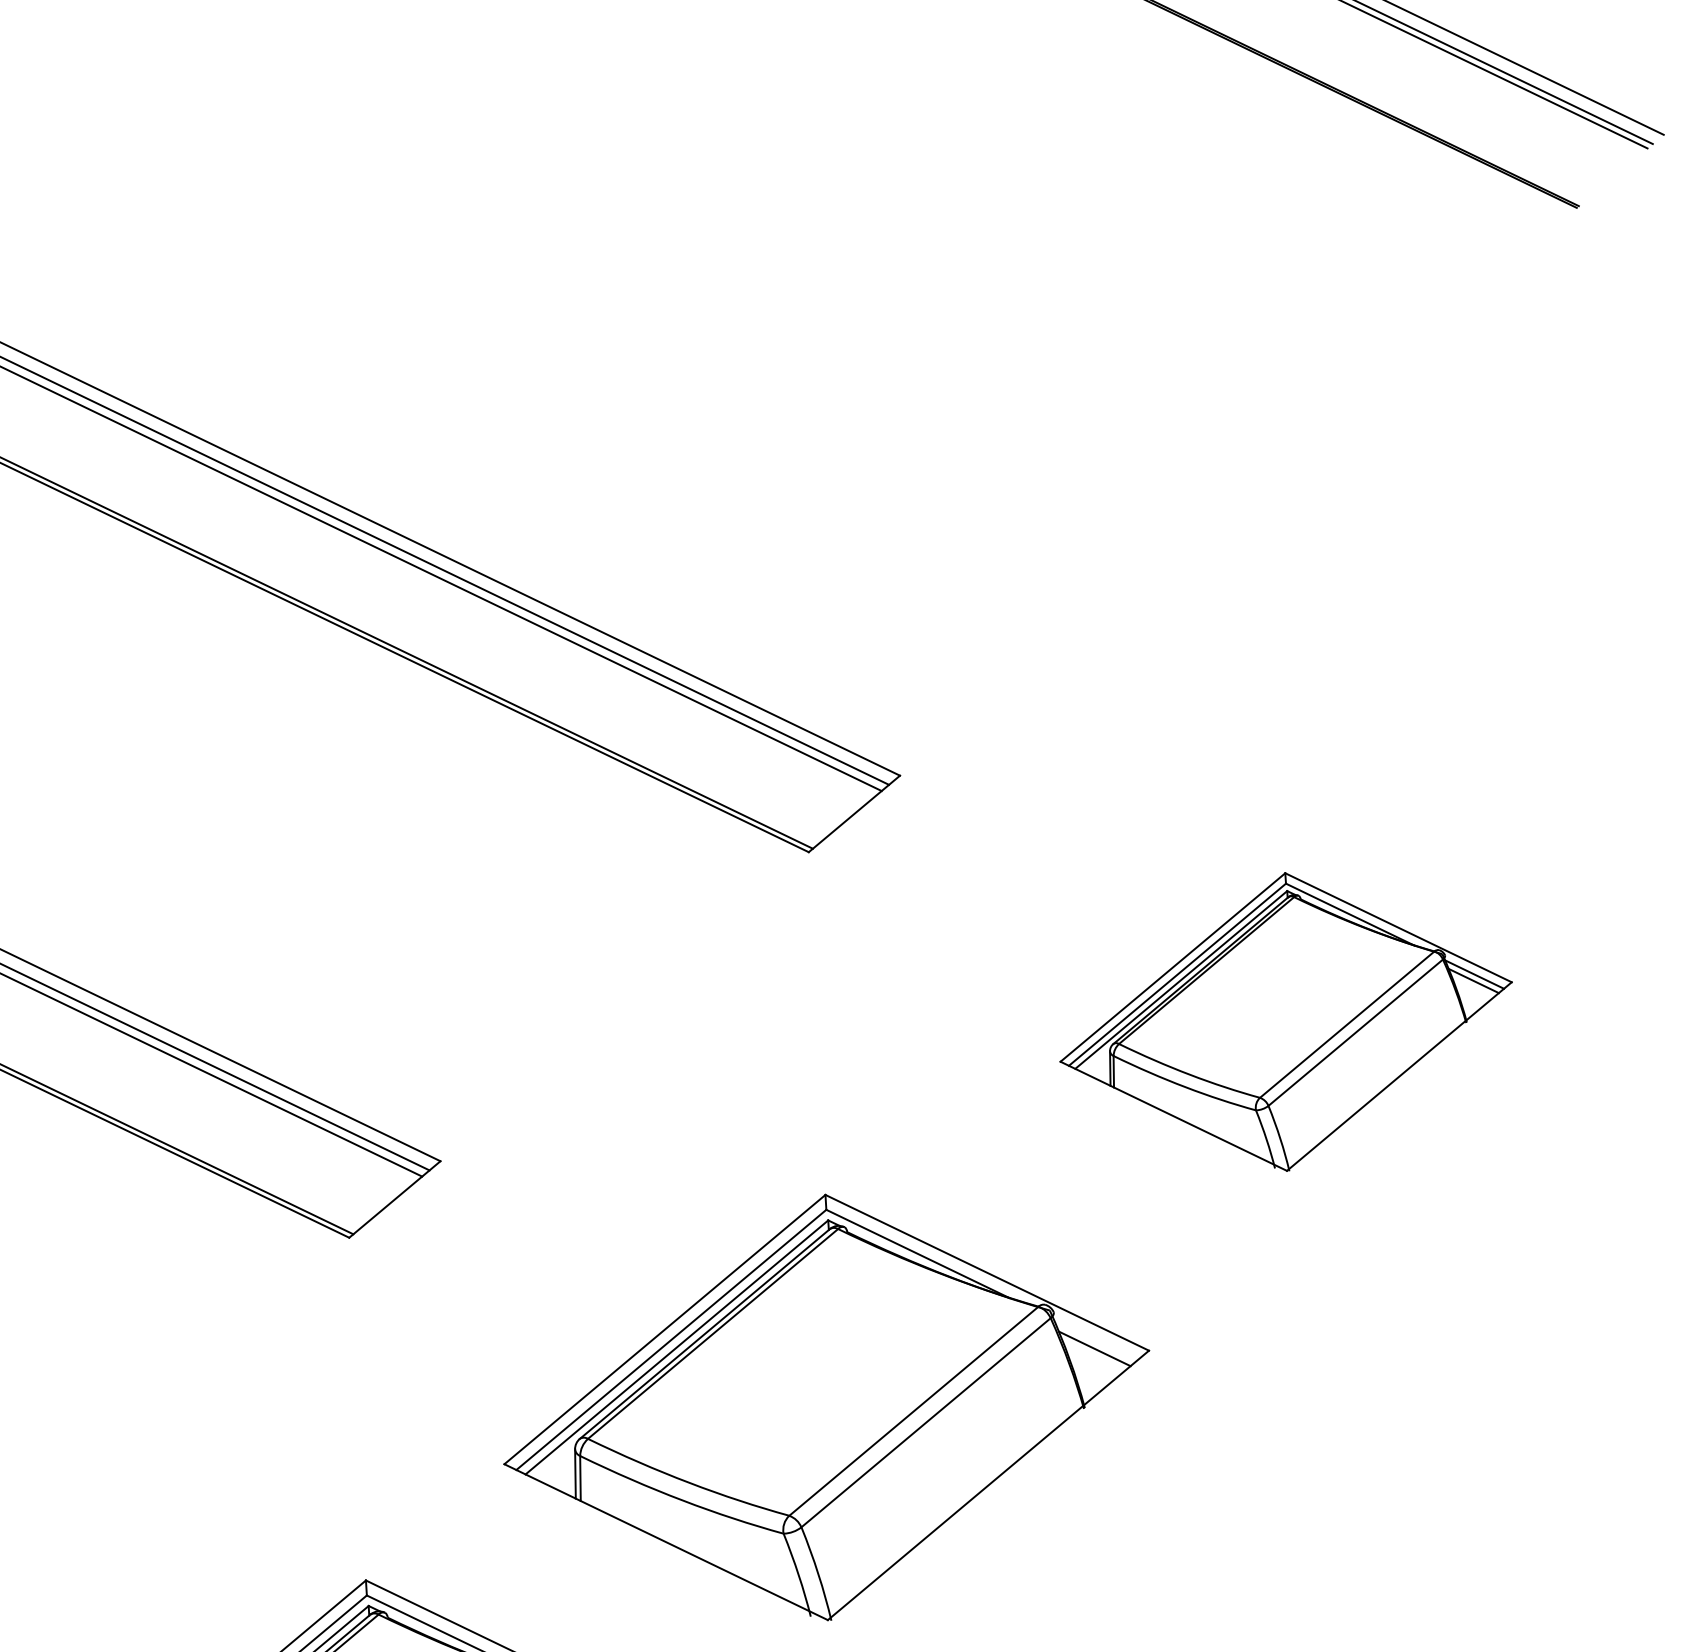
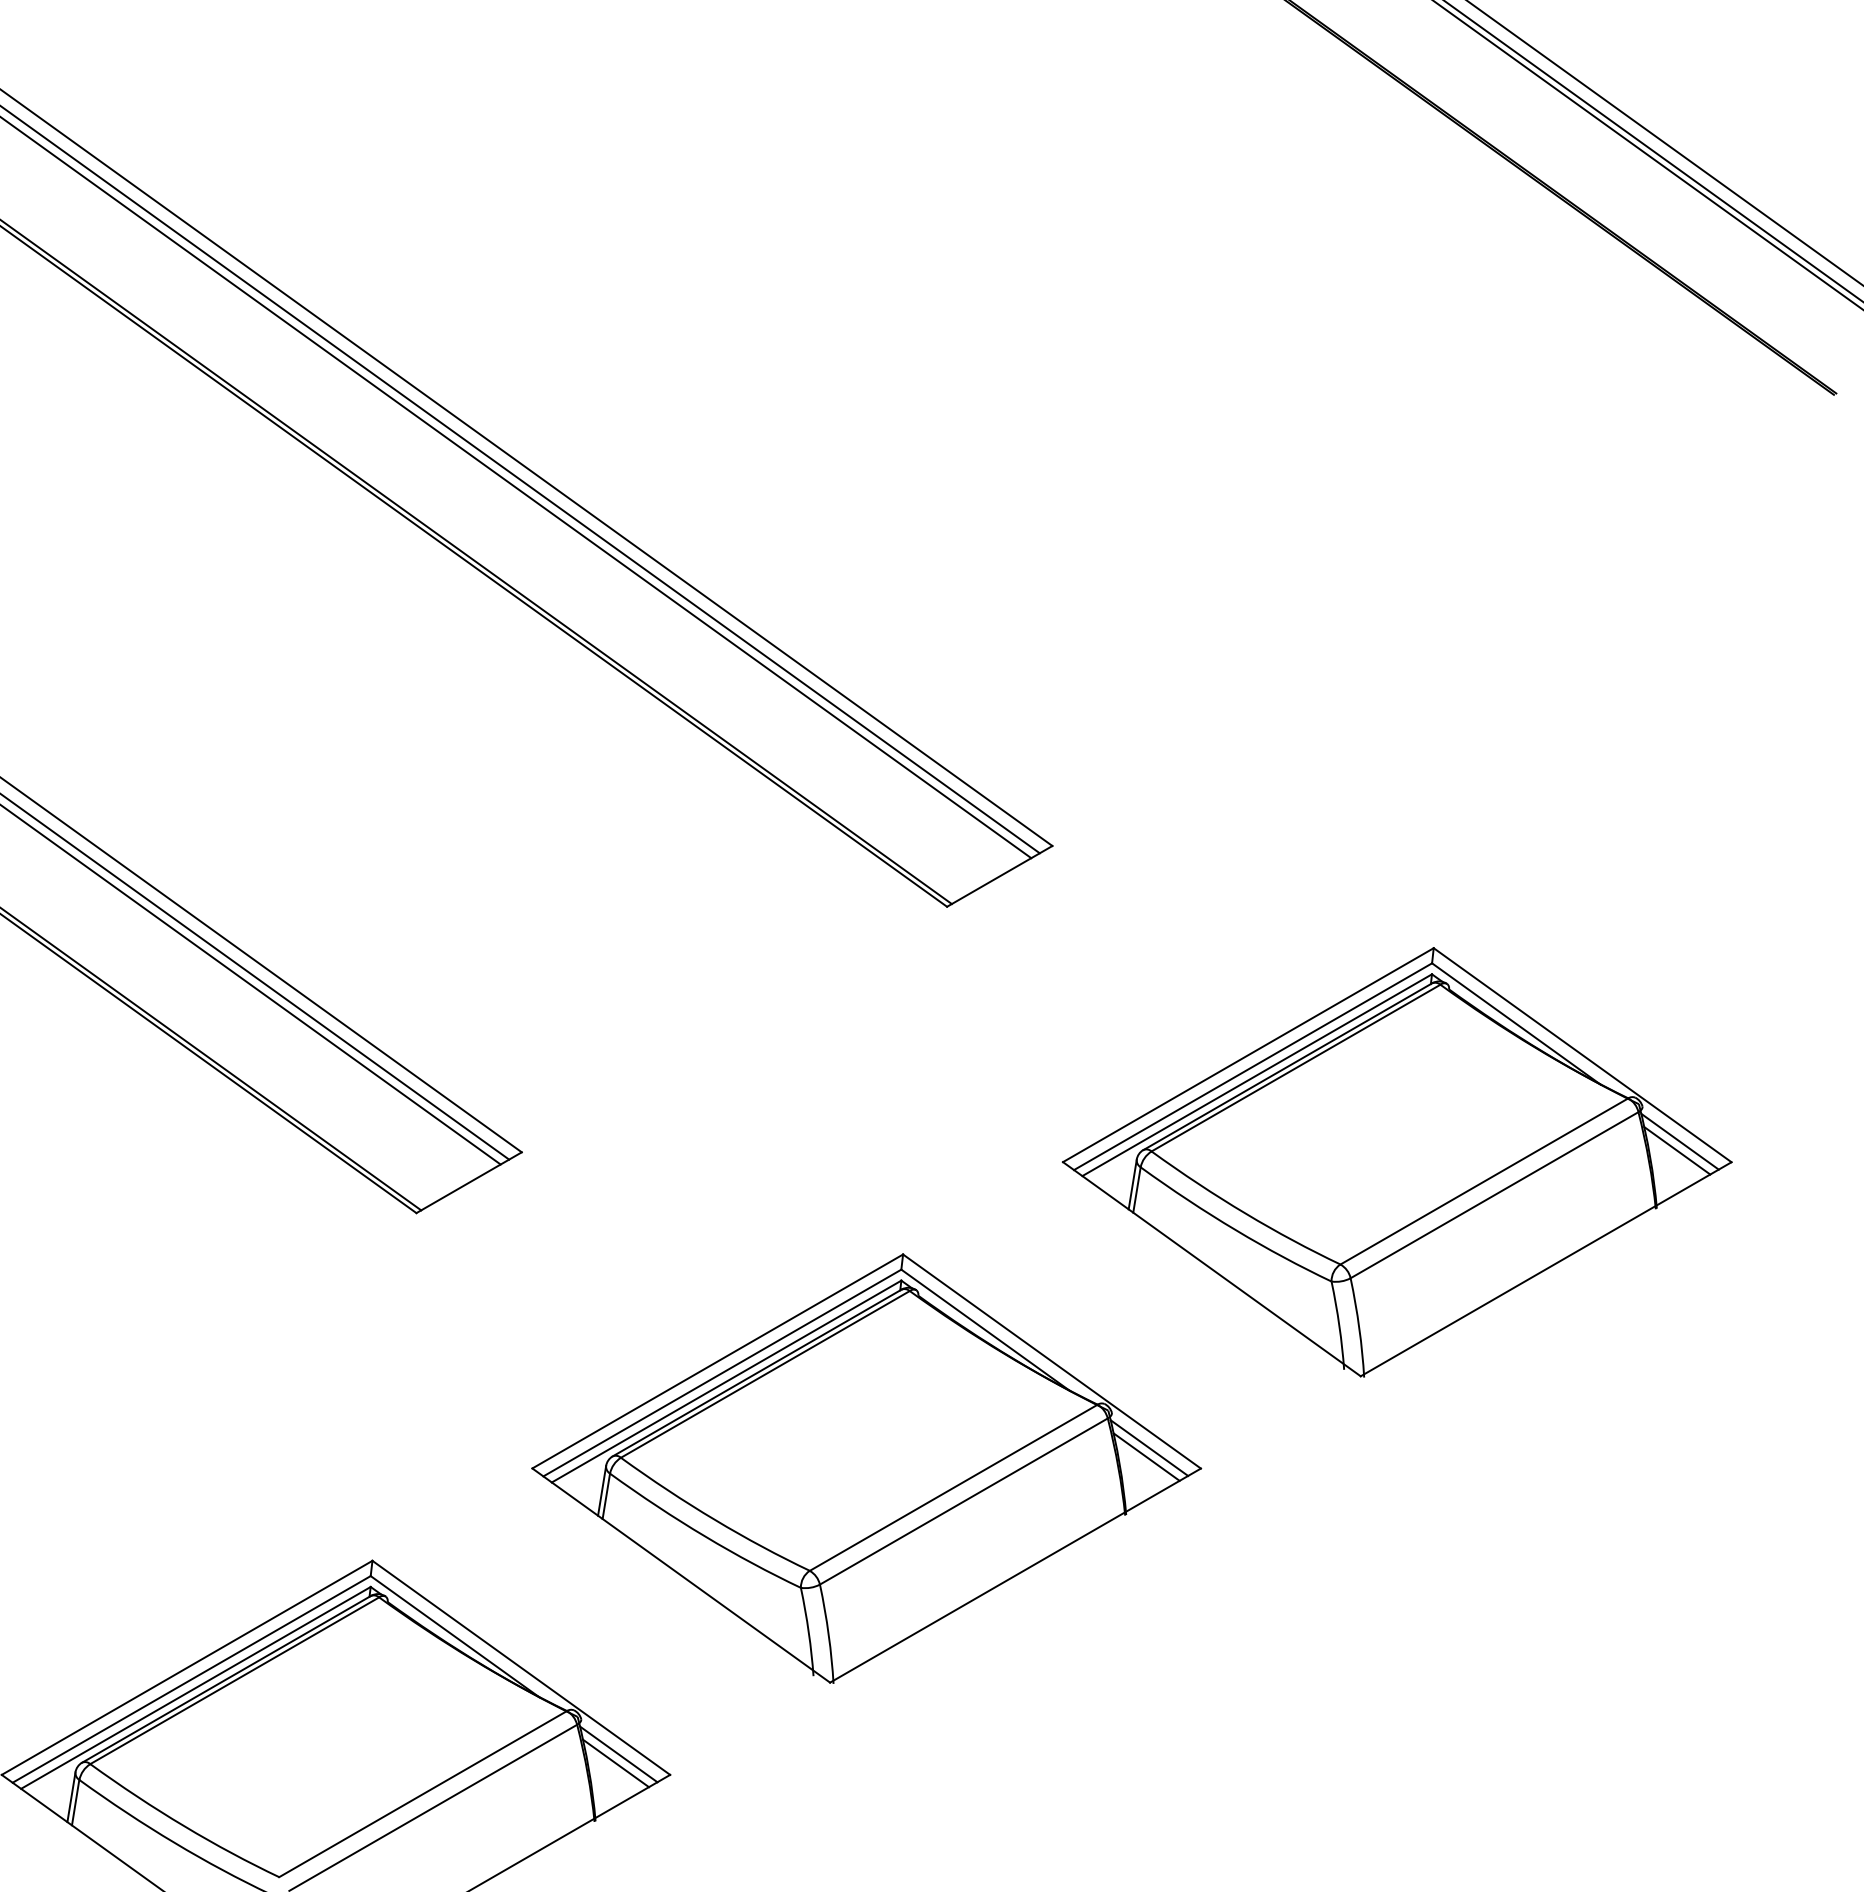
part: (1285, 1022) -> (1396, 1162), size x1.43
line: (1095, 1339) -> (1149, 1447), added

